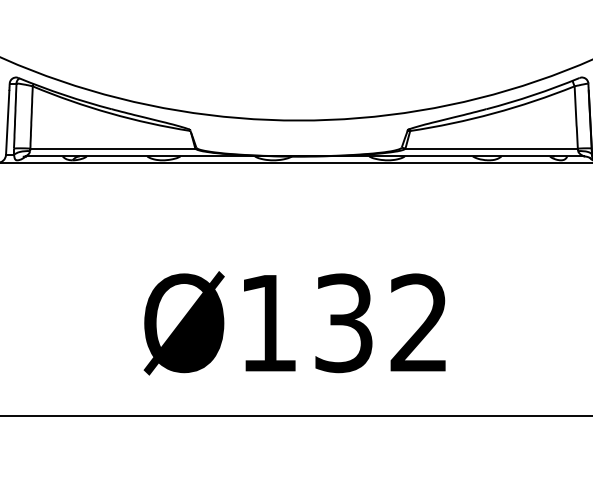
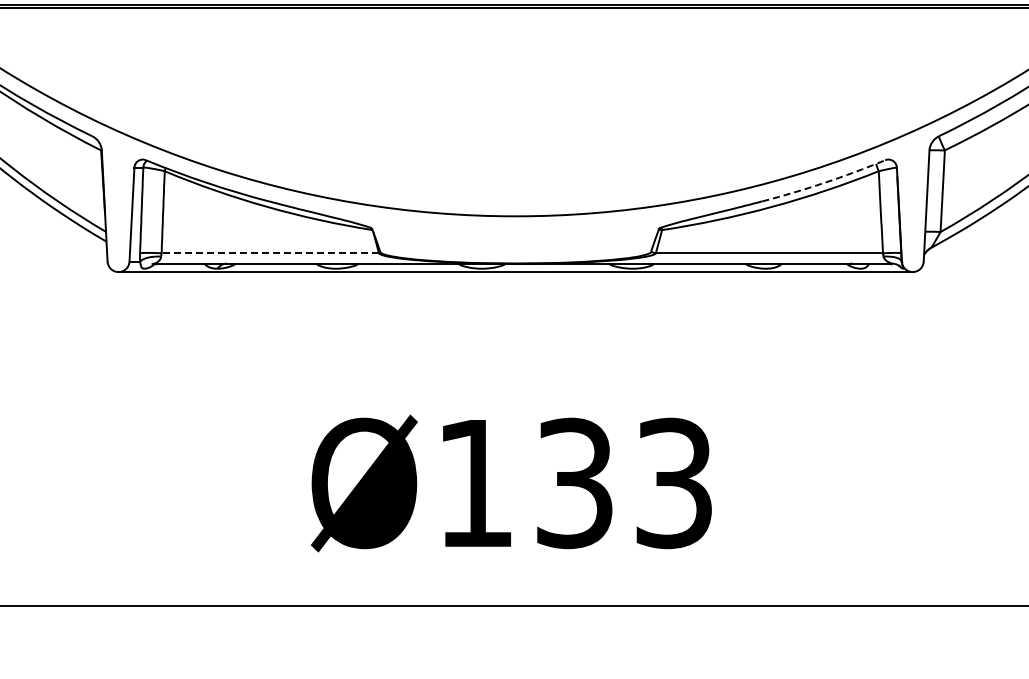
arc: (533, 94) -> (824, 182), solid -> dashed
line: (113, 148) -> (270, 253), solid -> dashed
text: (418, 323) -> (673, 483), Ø132 -> Ø133

